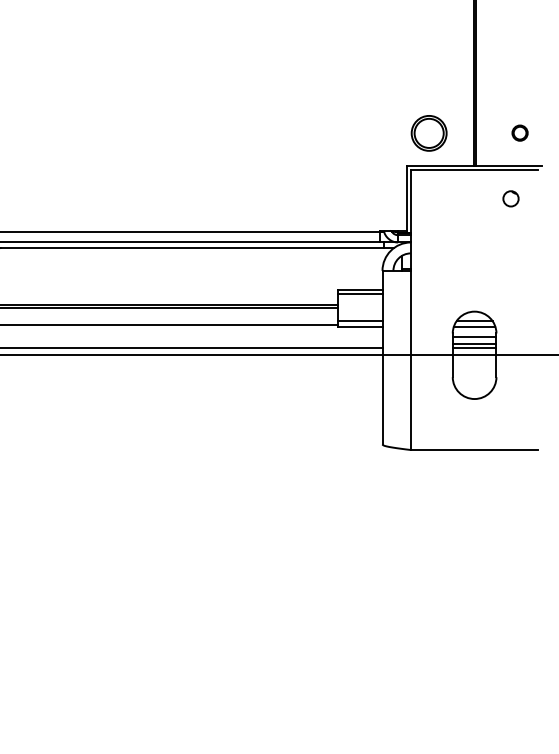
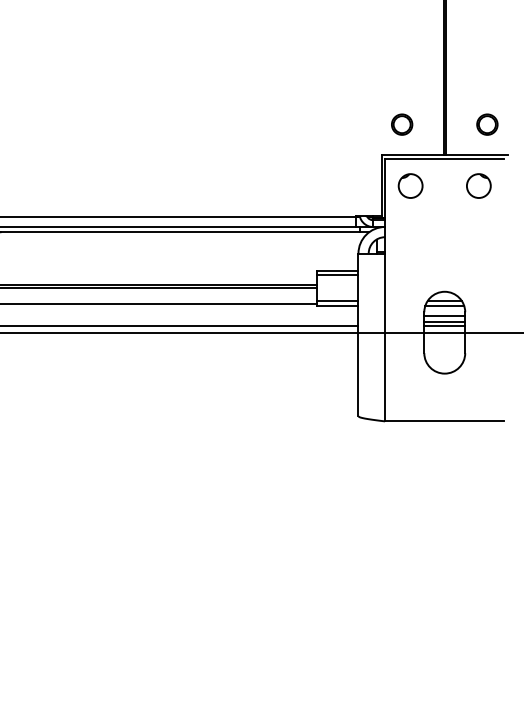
part: (428, 132) -> (401, 123), size x0.62
part: (519, 132) -> (486, 123), size x1.43
circle: (437, 198) -> (409, 185), added
circle: (510, 198) -> (478, 185), size x1.67

